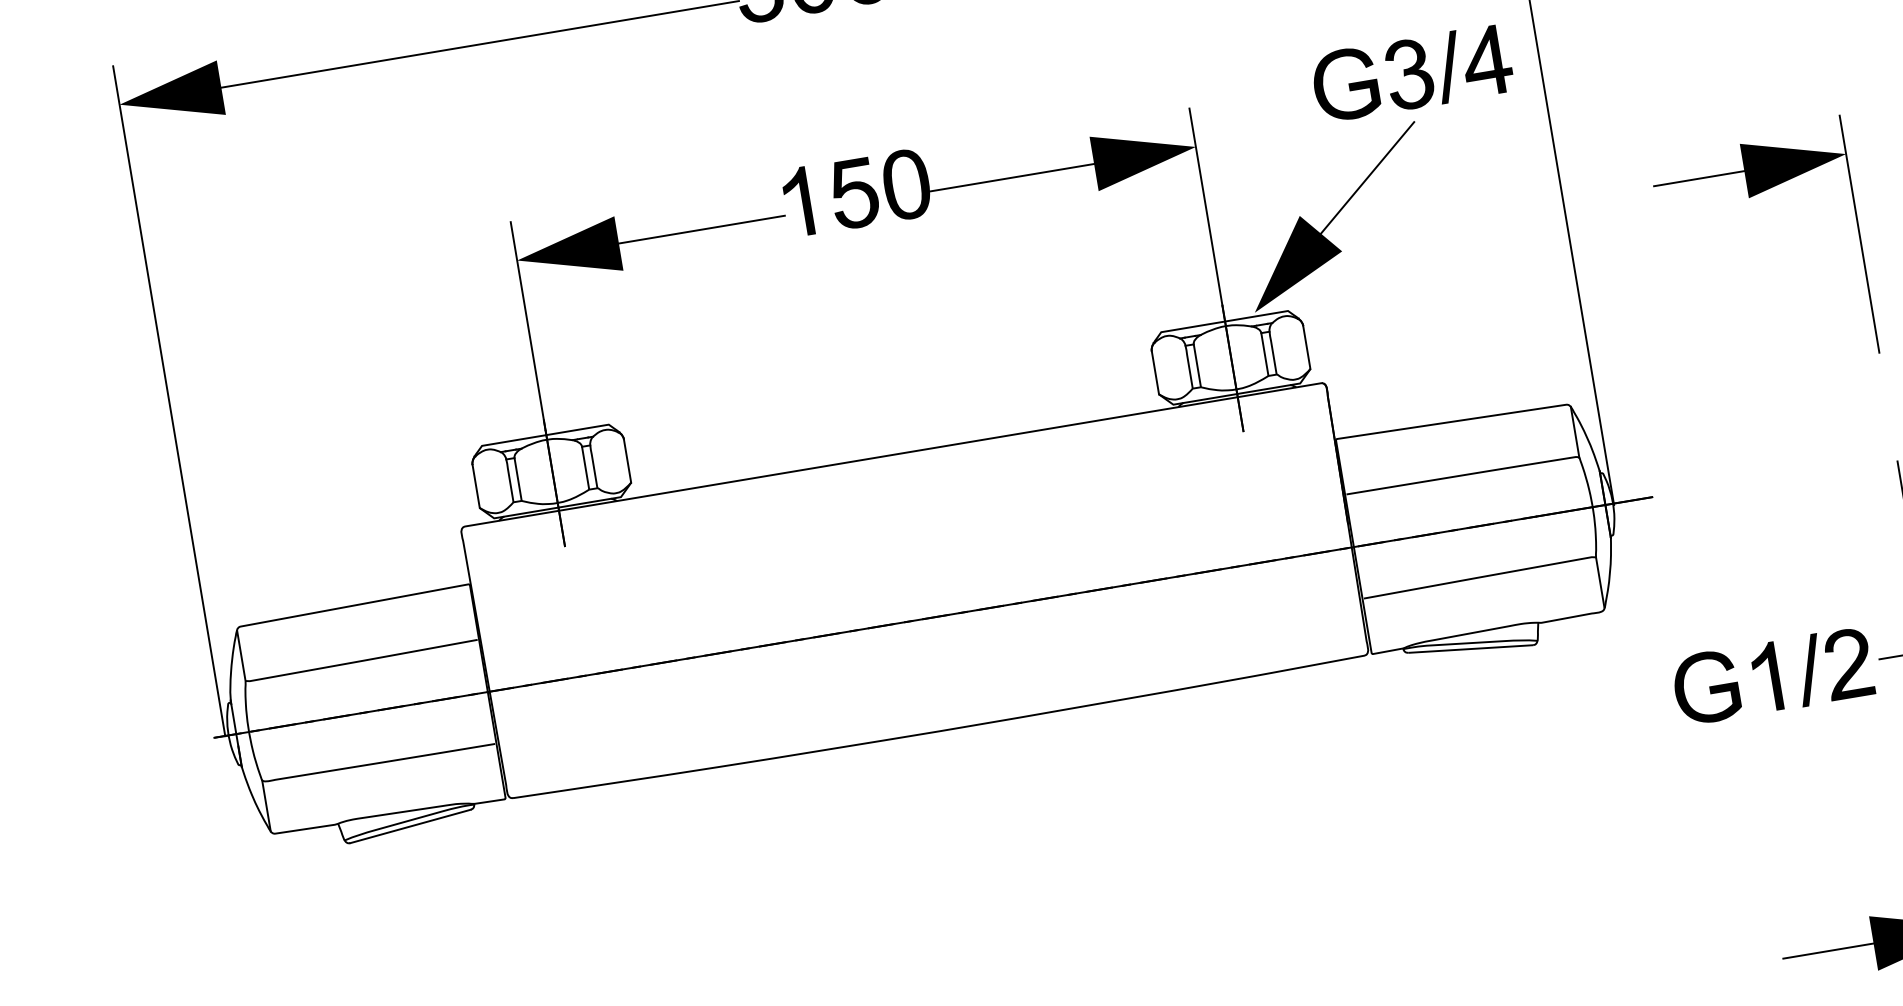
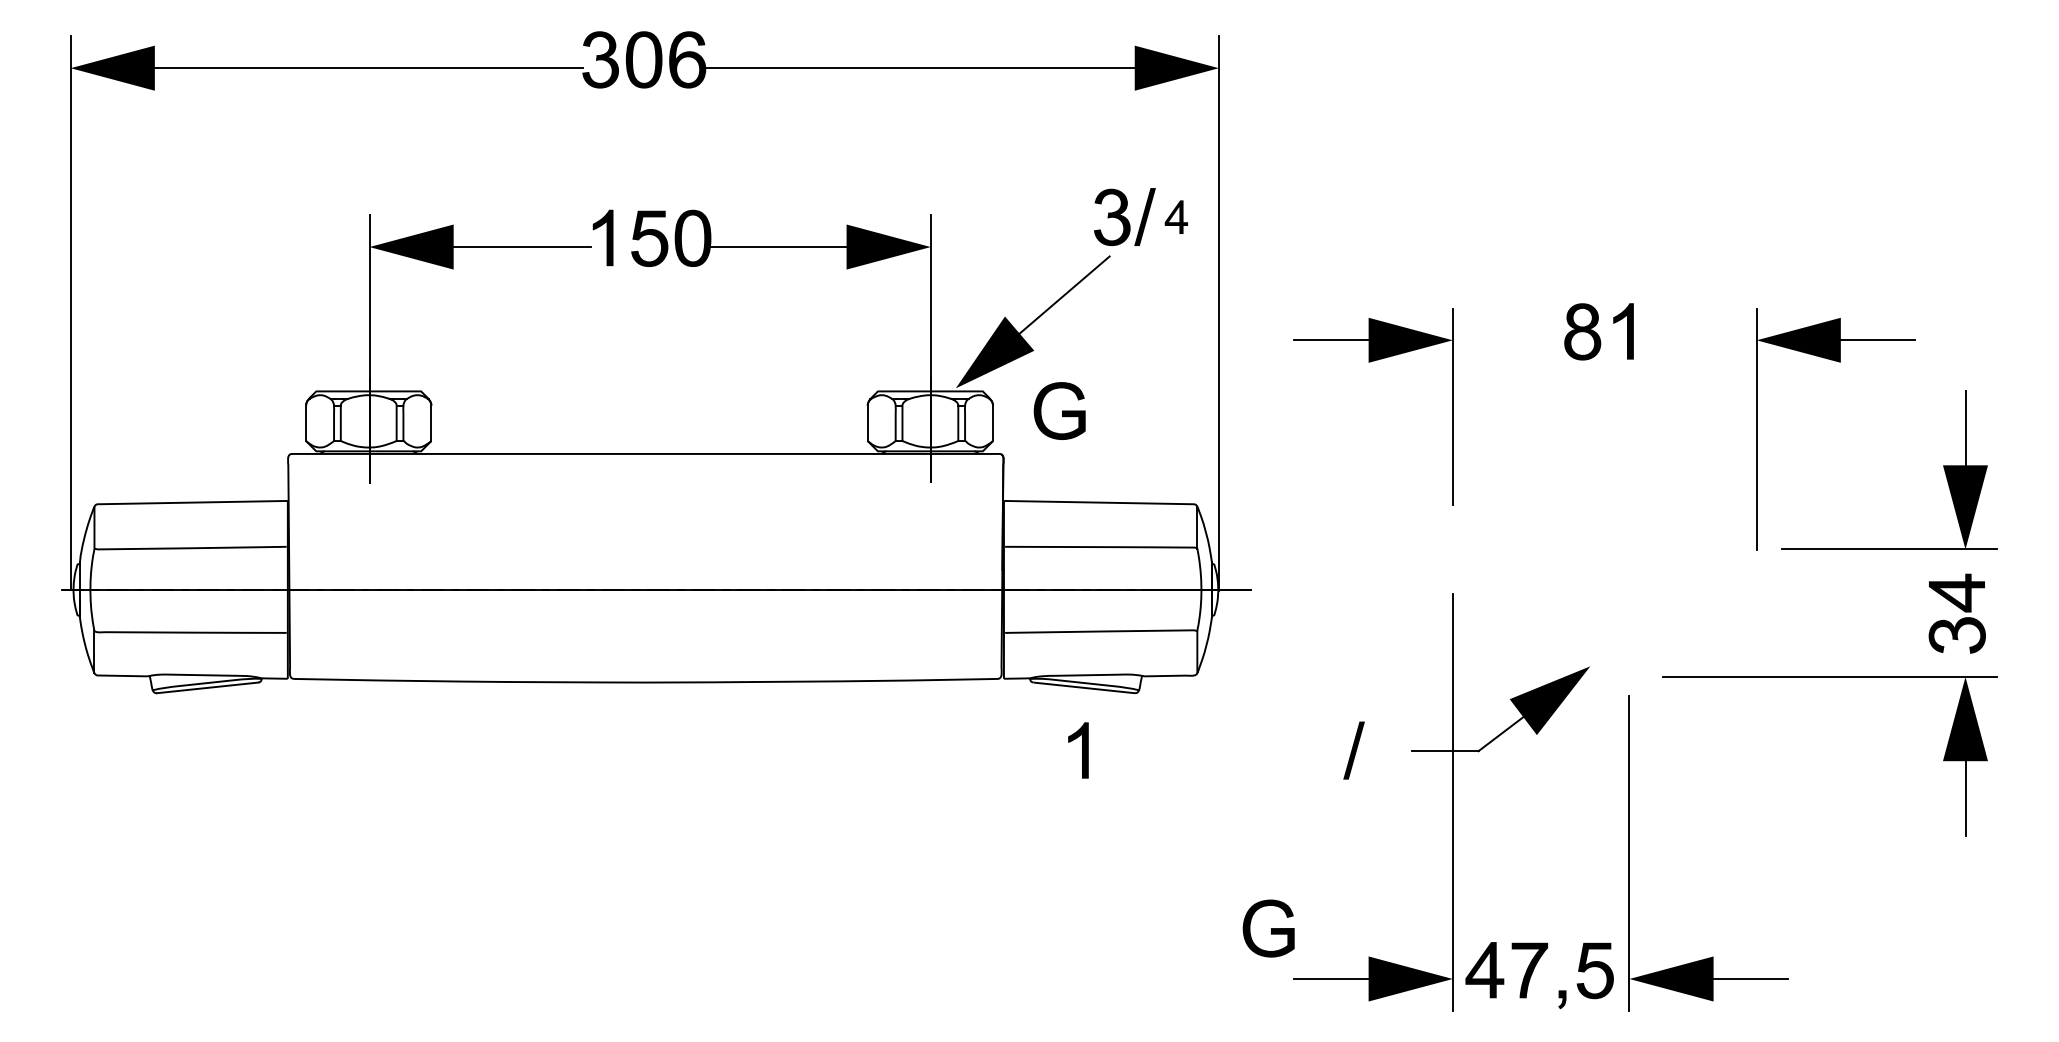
part: (1487, 61) -> (1176, 217), size x0.6
part: (1345, 83) -> (1059, 410), moved
fill: (1847, 663) -> (1385, 750), removed
part: (1766, 677) -> (1078, 750), moved
part: (1706, 687) -> (1268, 928), moved

